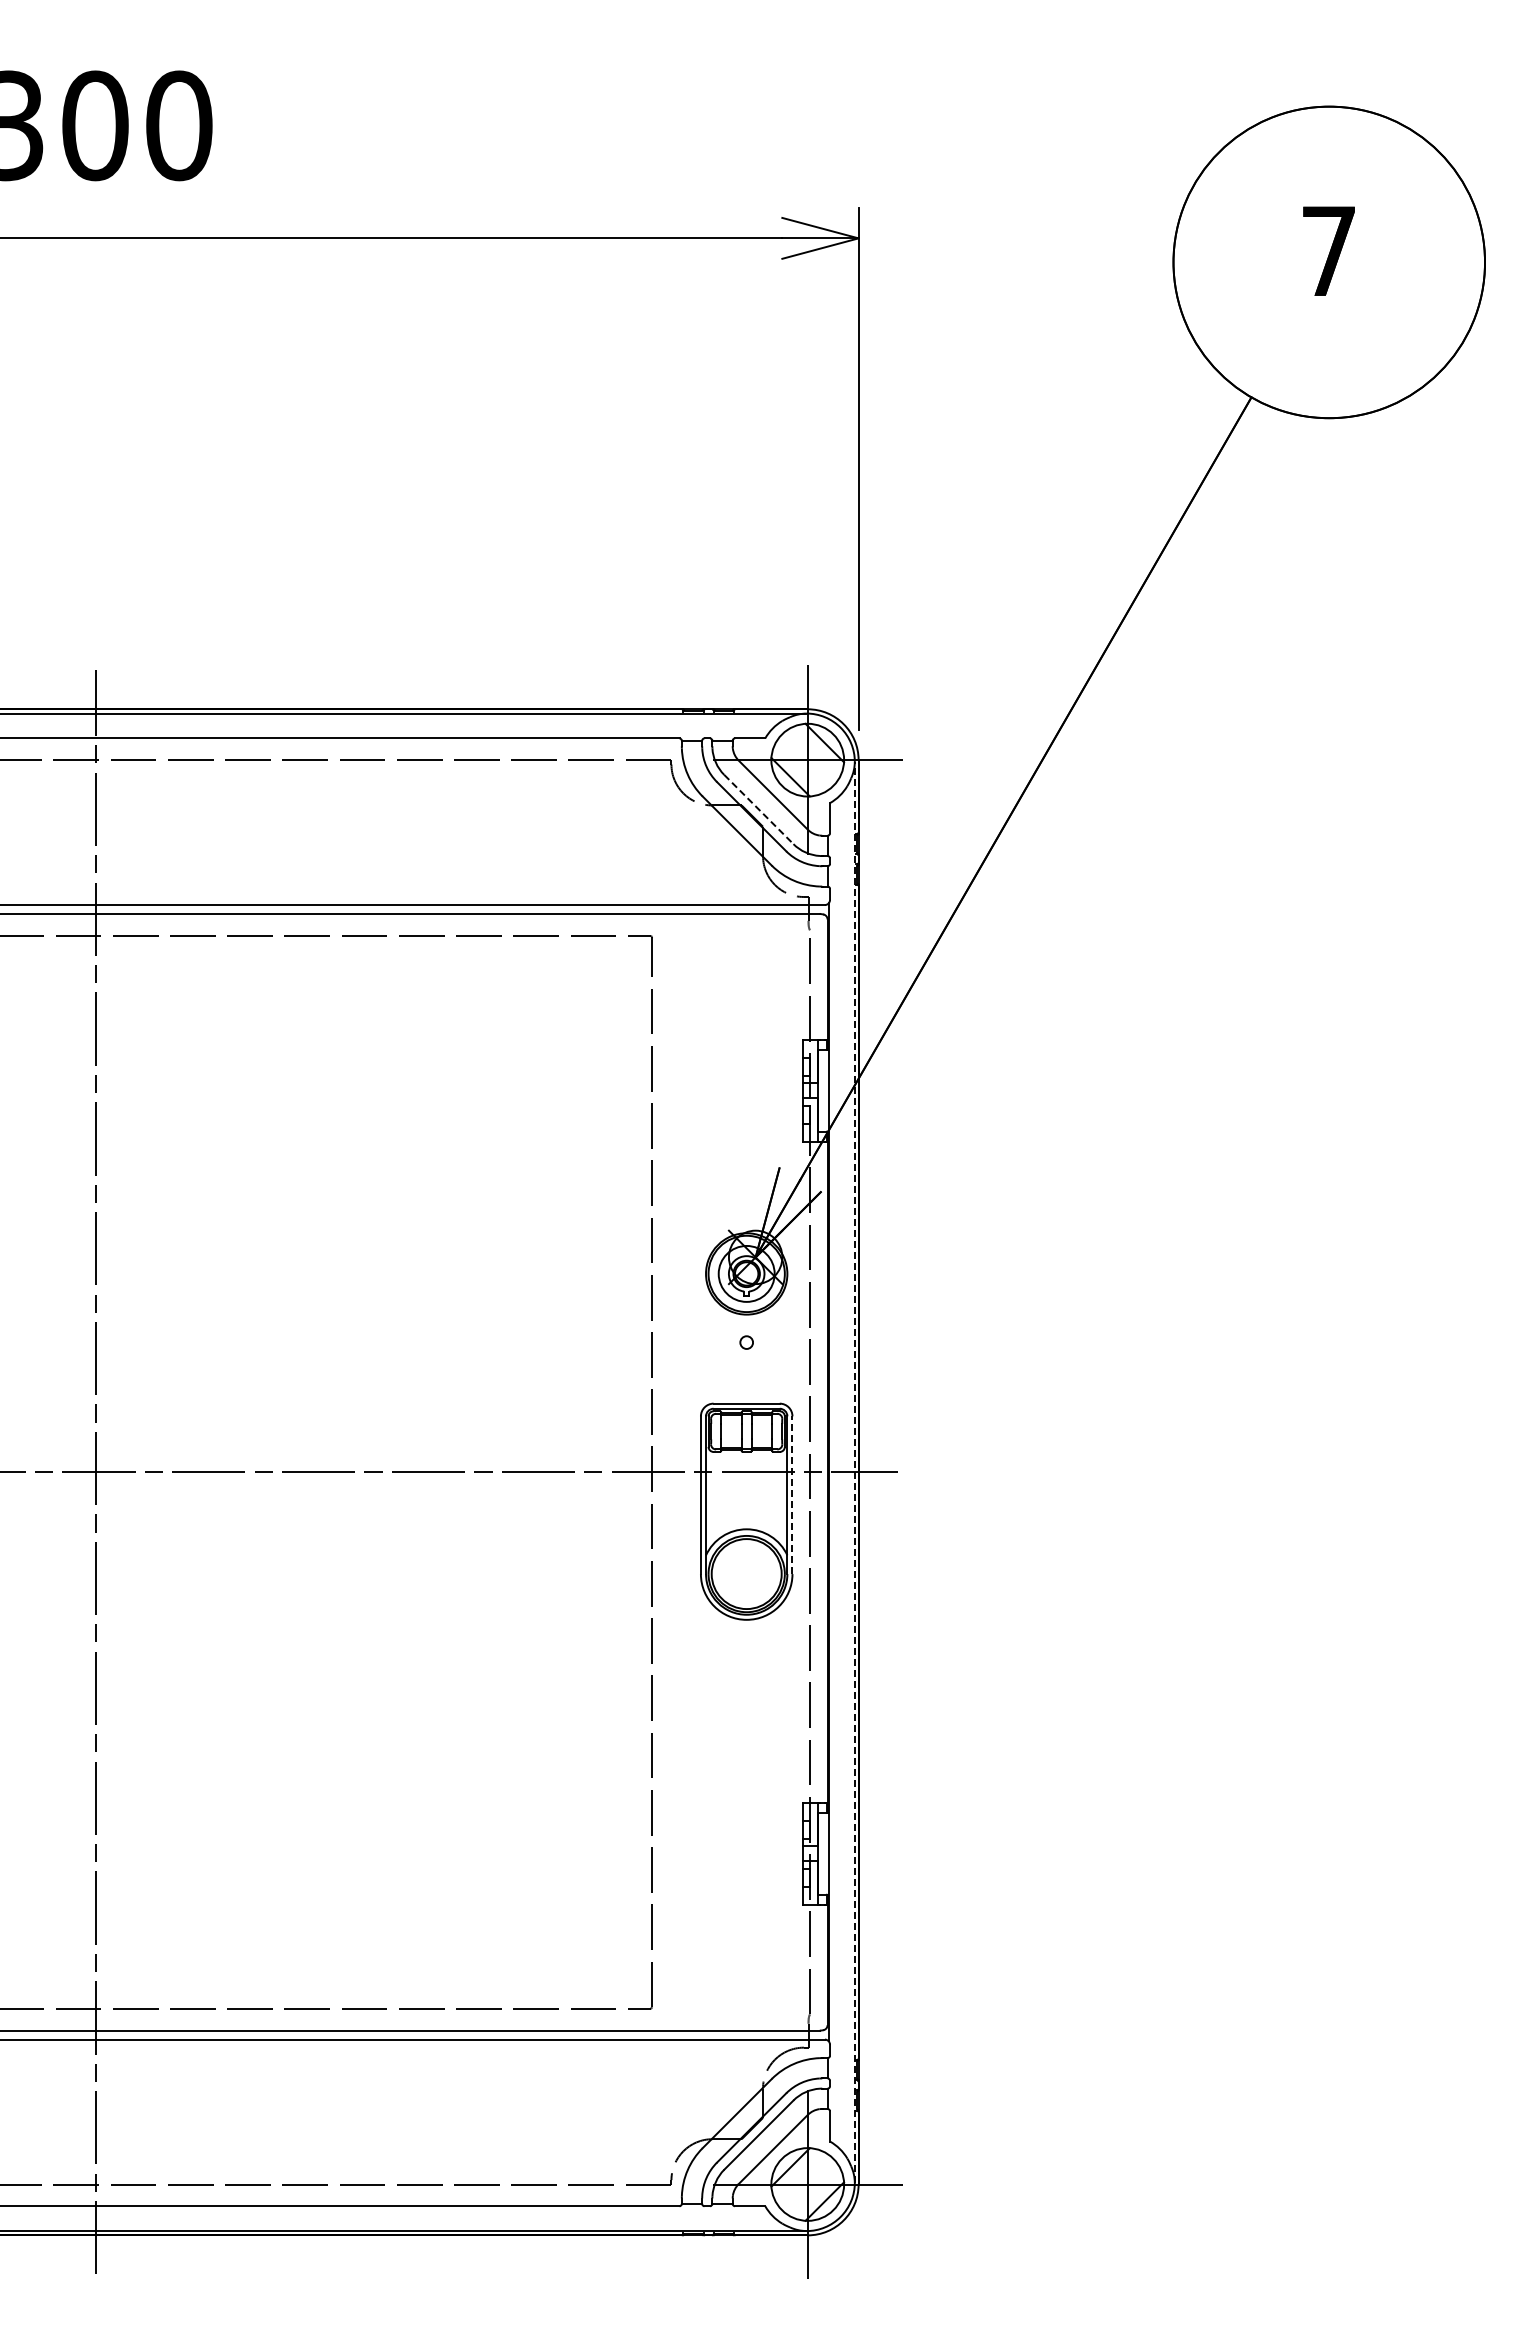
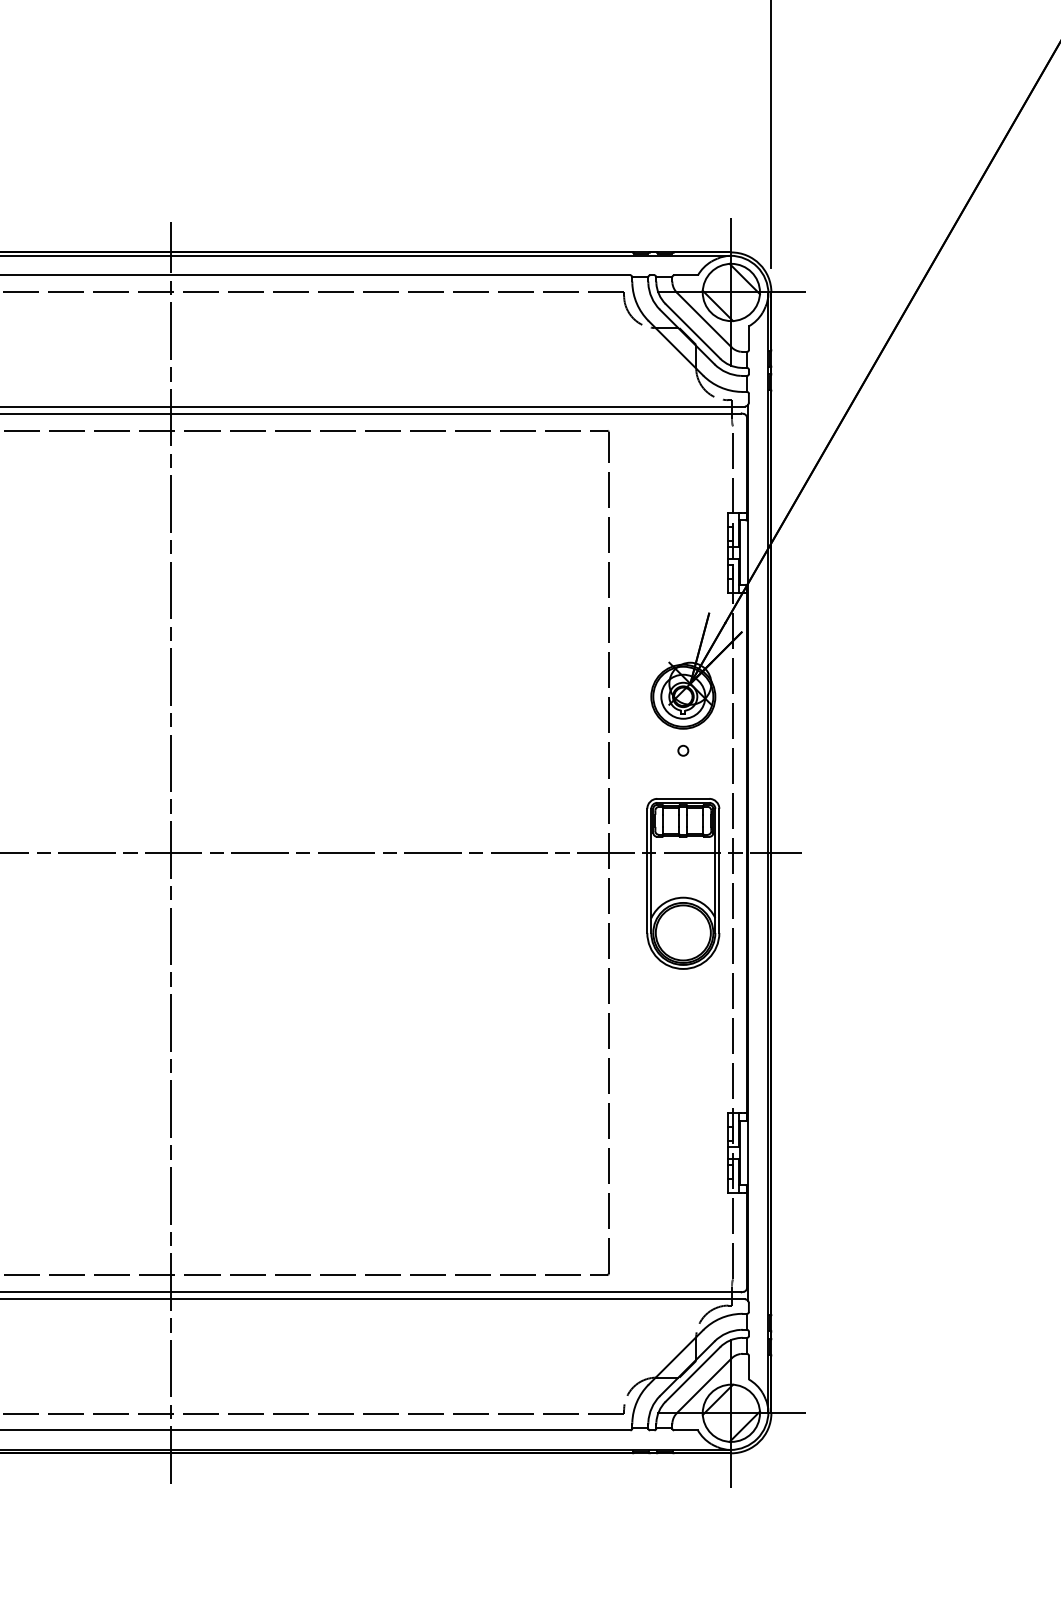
line: (758, 809) -> (692, 331), dashed -> solid
line: (854, 1471) -> (768, 852), dashed -> solid
line: (792, 1495) -> (719, 871), dashed -> solid

